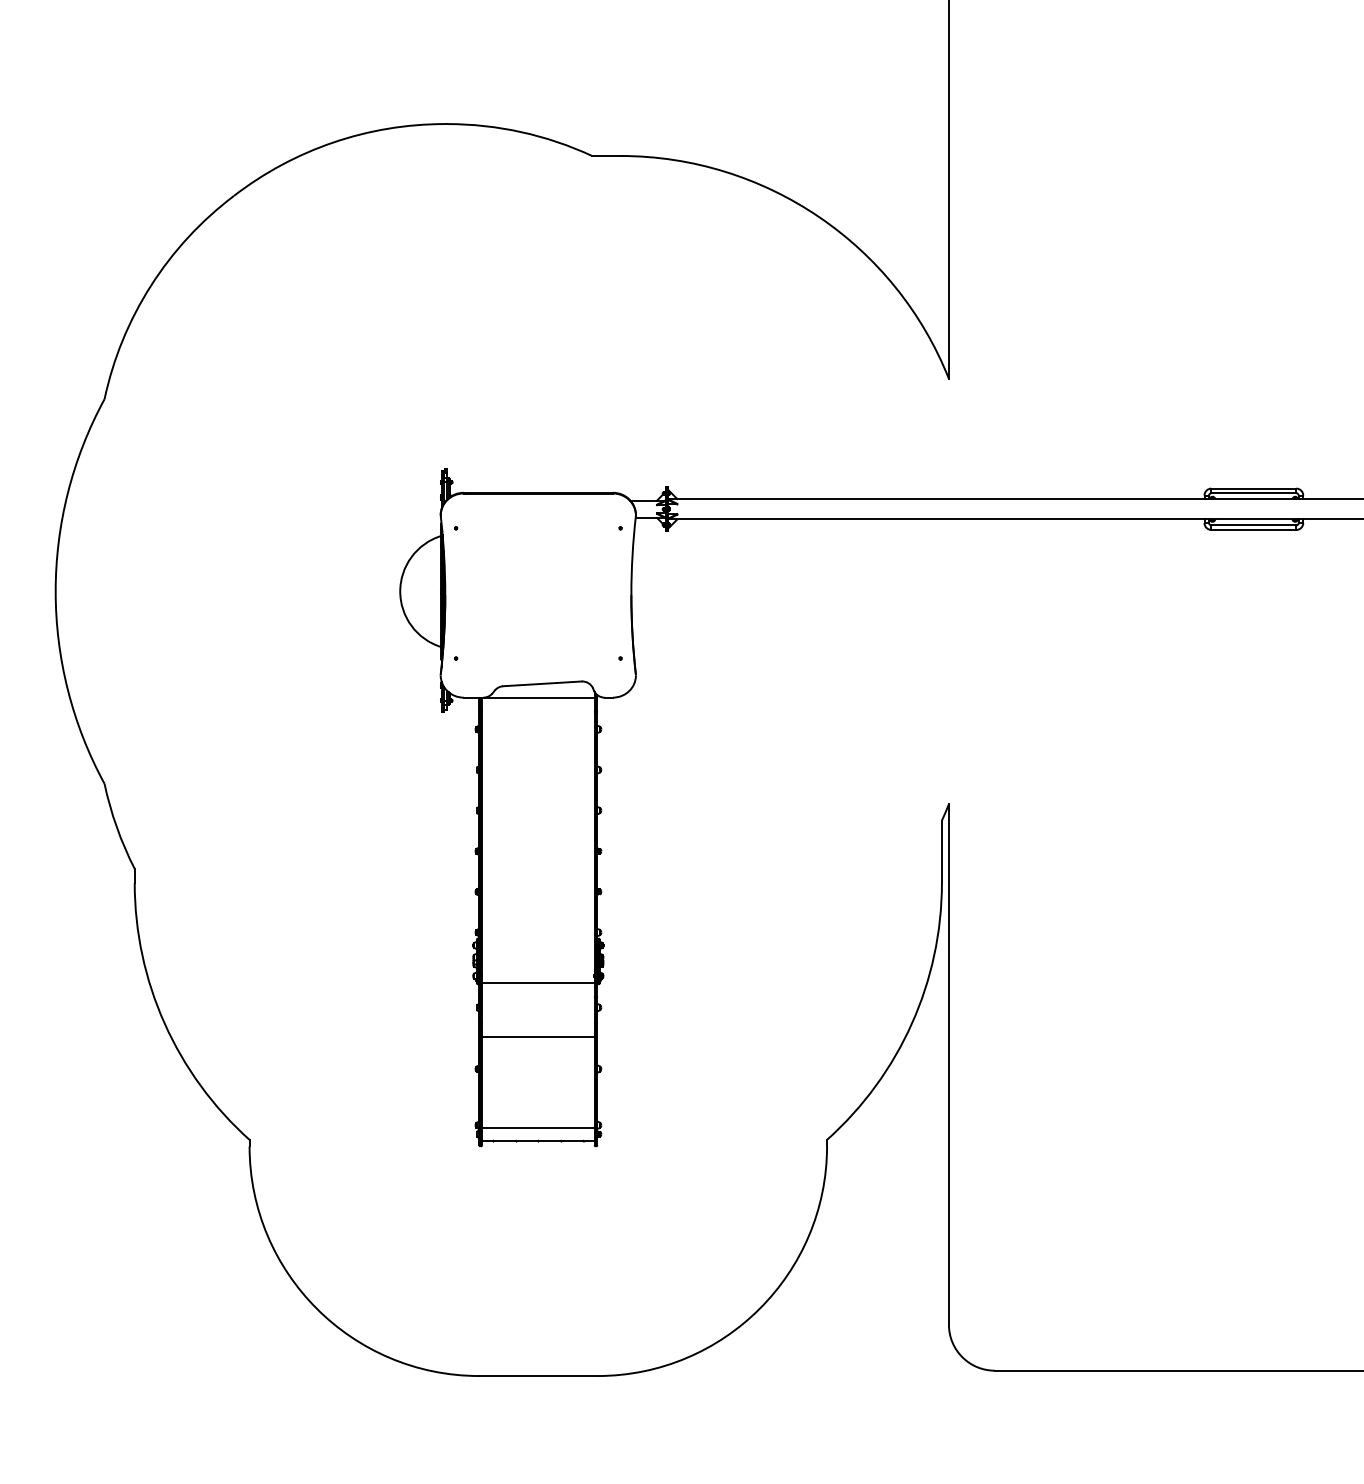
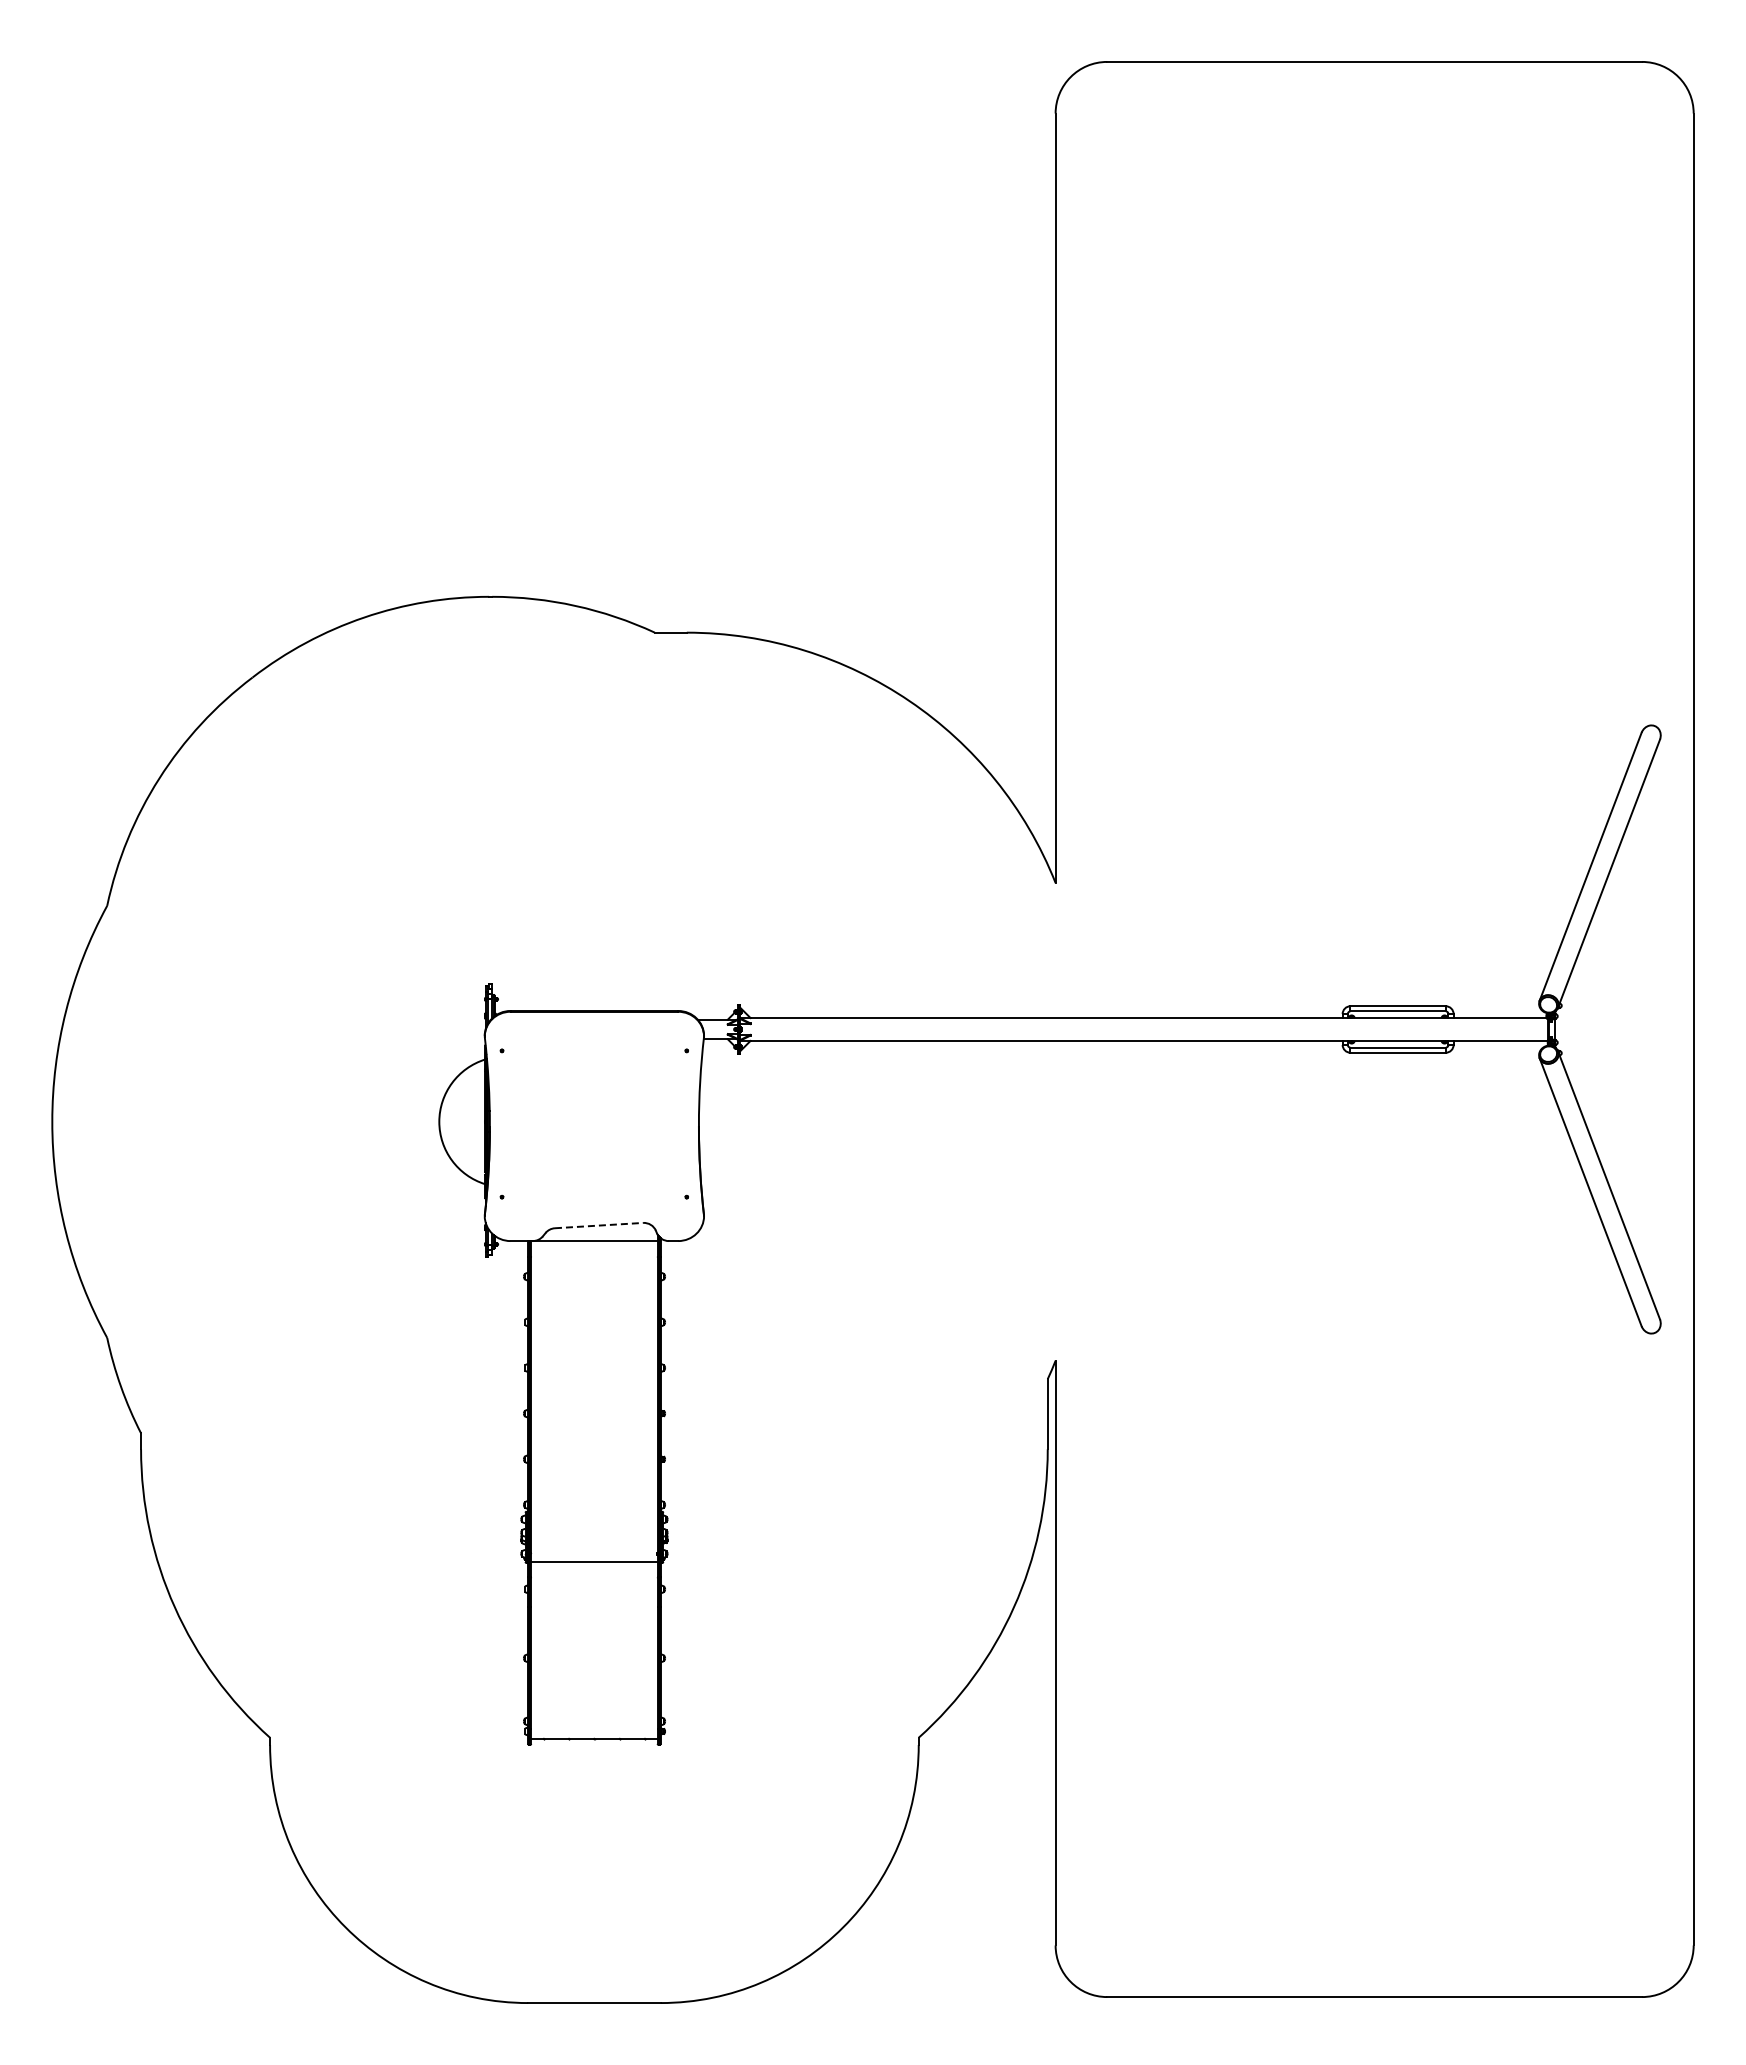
line: (542, 683) -> (599, 1225), solid -> dashed
line: (538, 1037) -> (594, 1622), removed
line: (538, 1128) -> (594, 1724), removed

